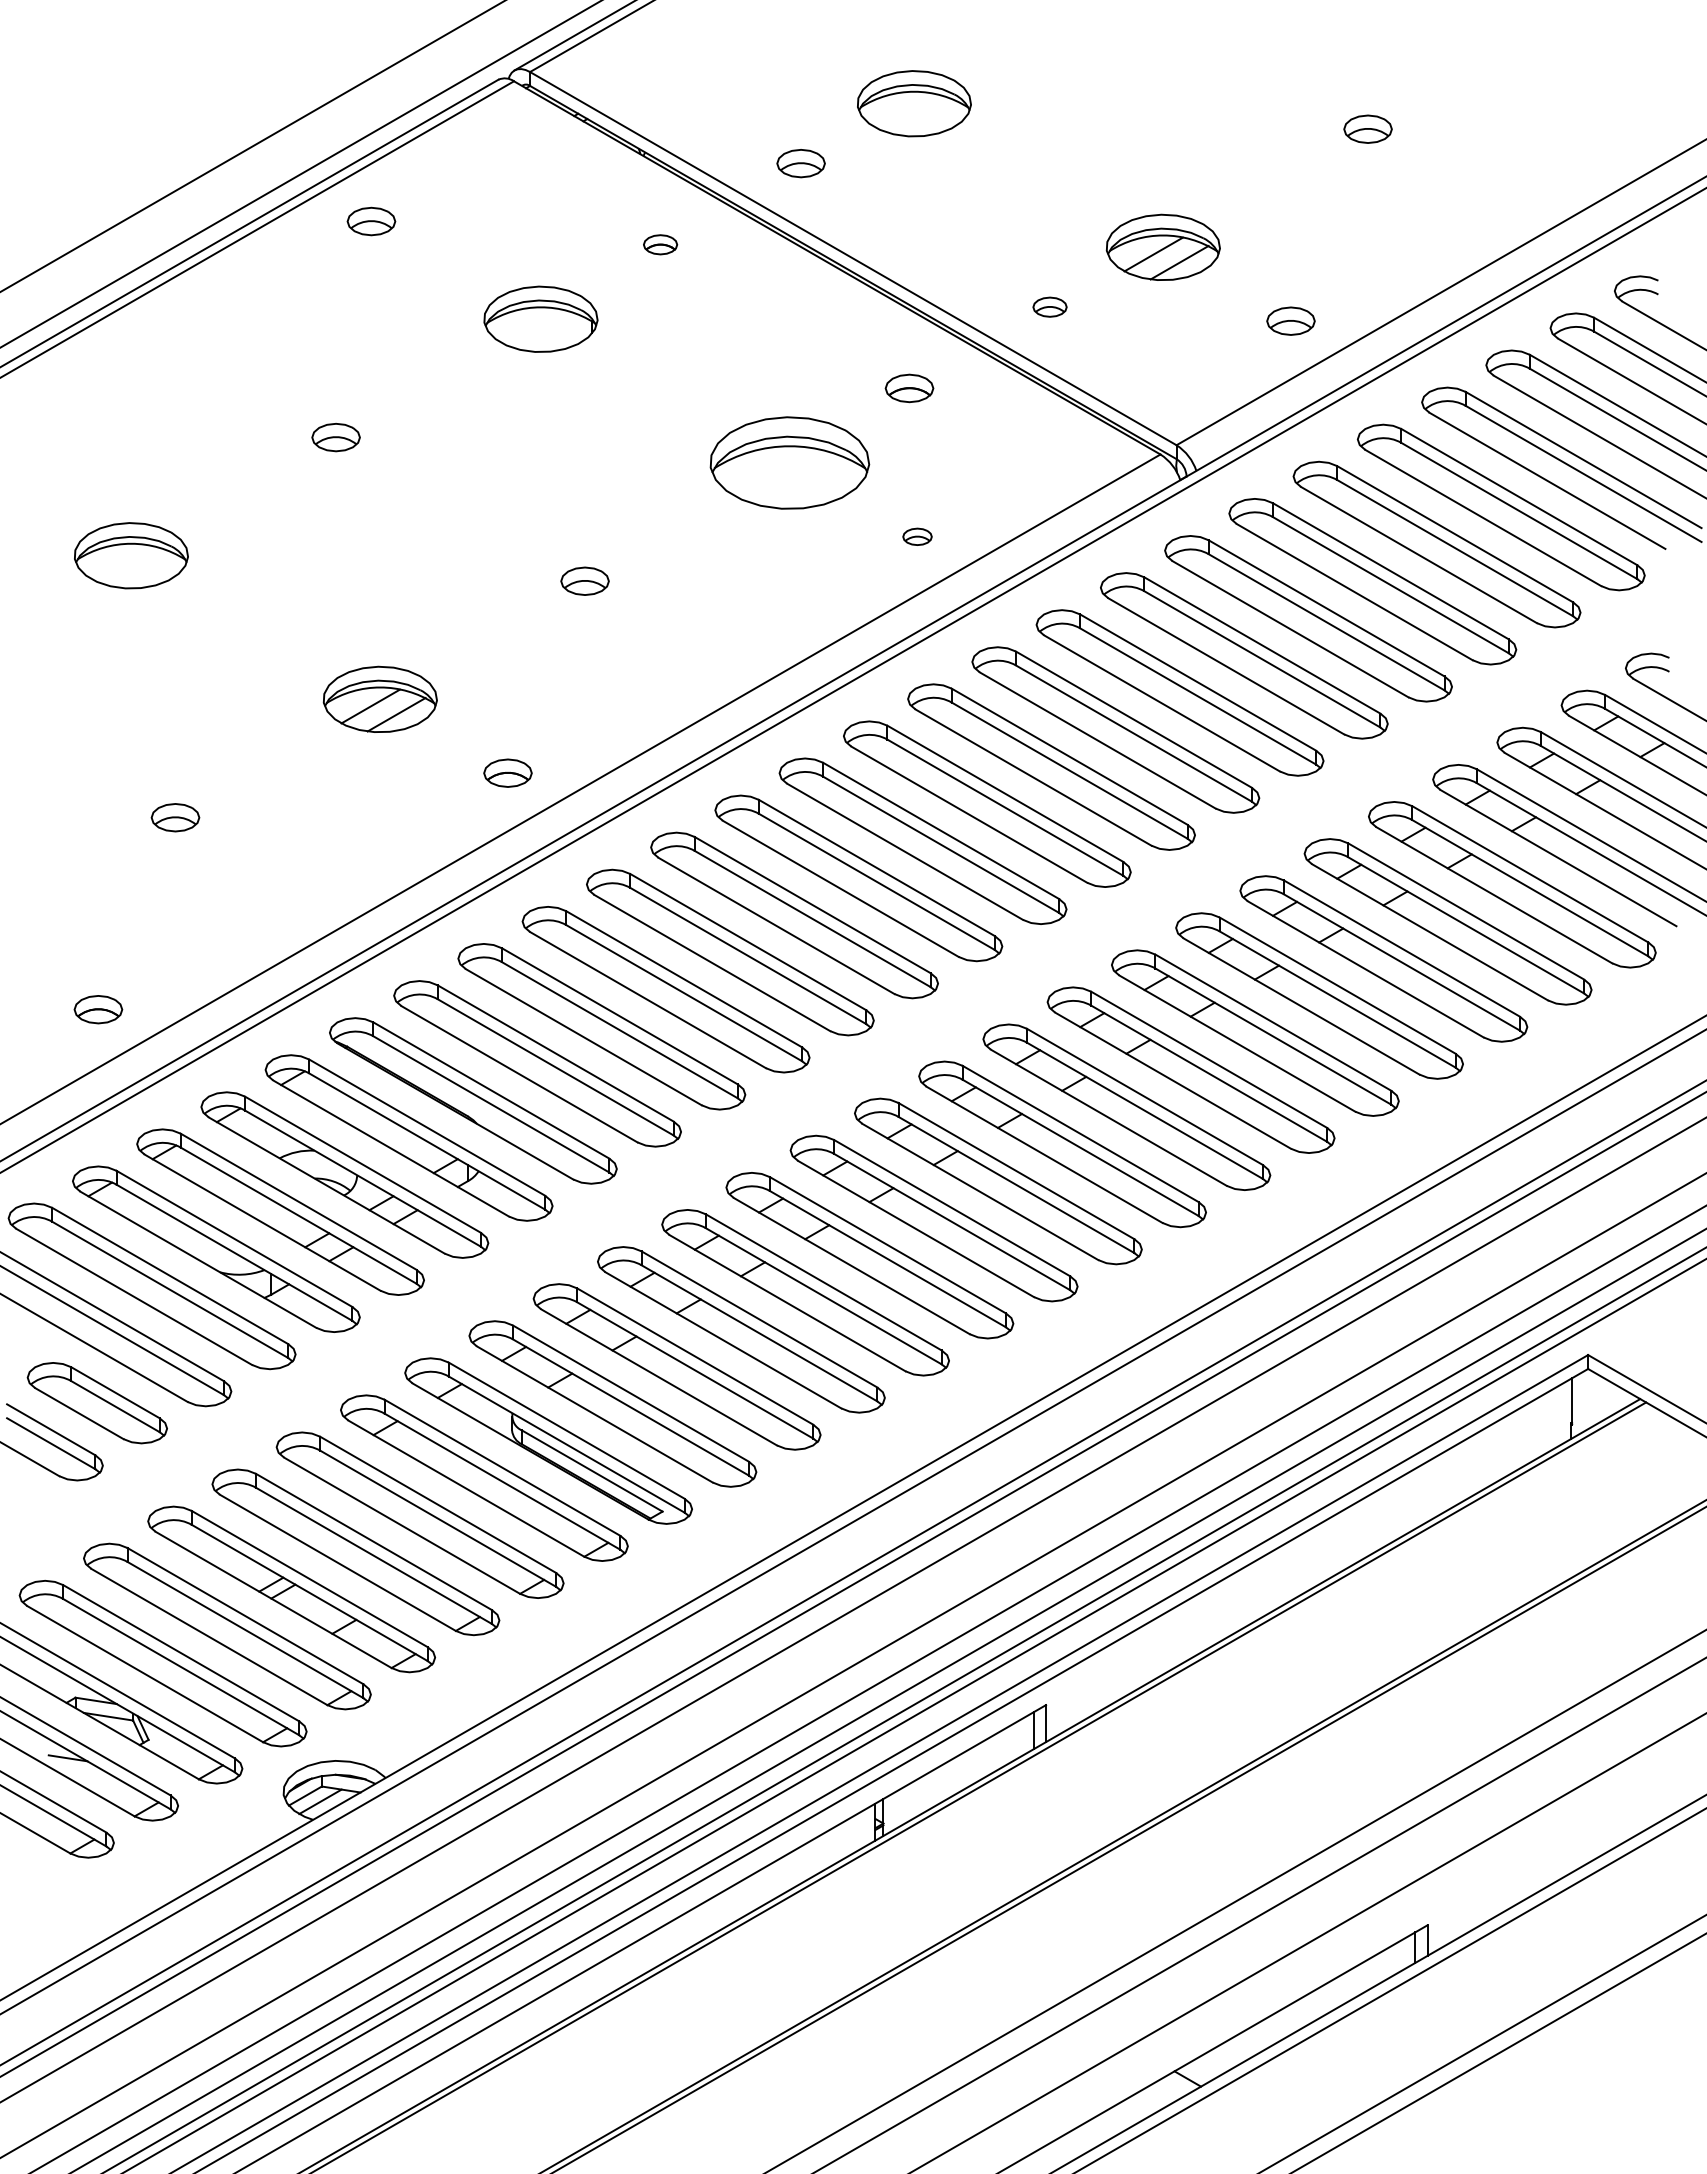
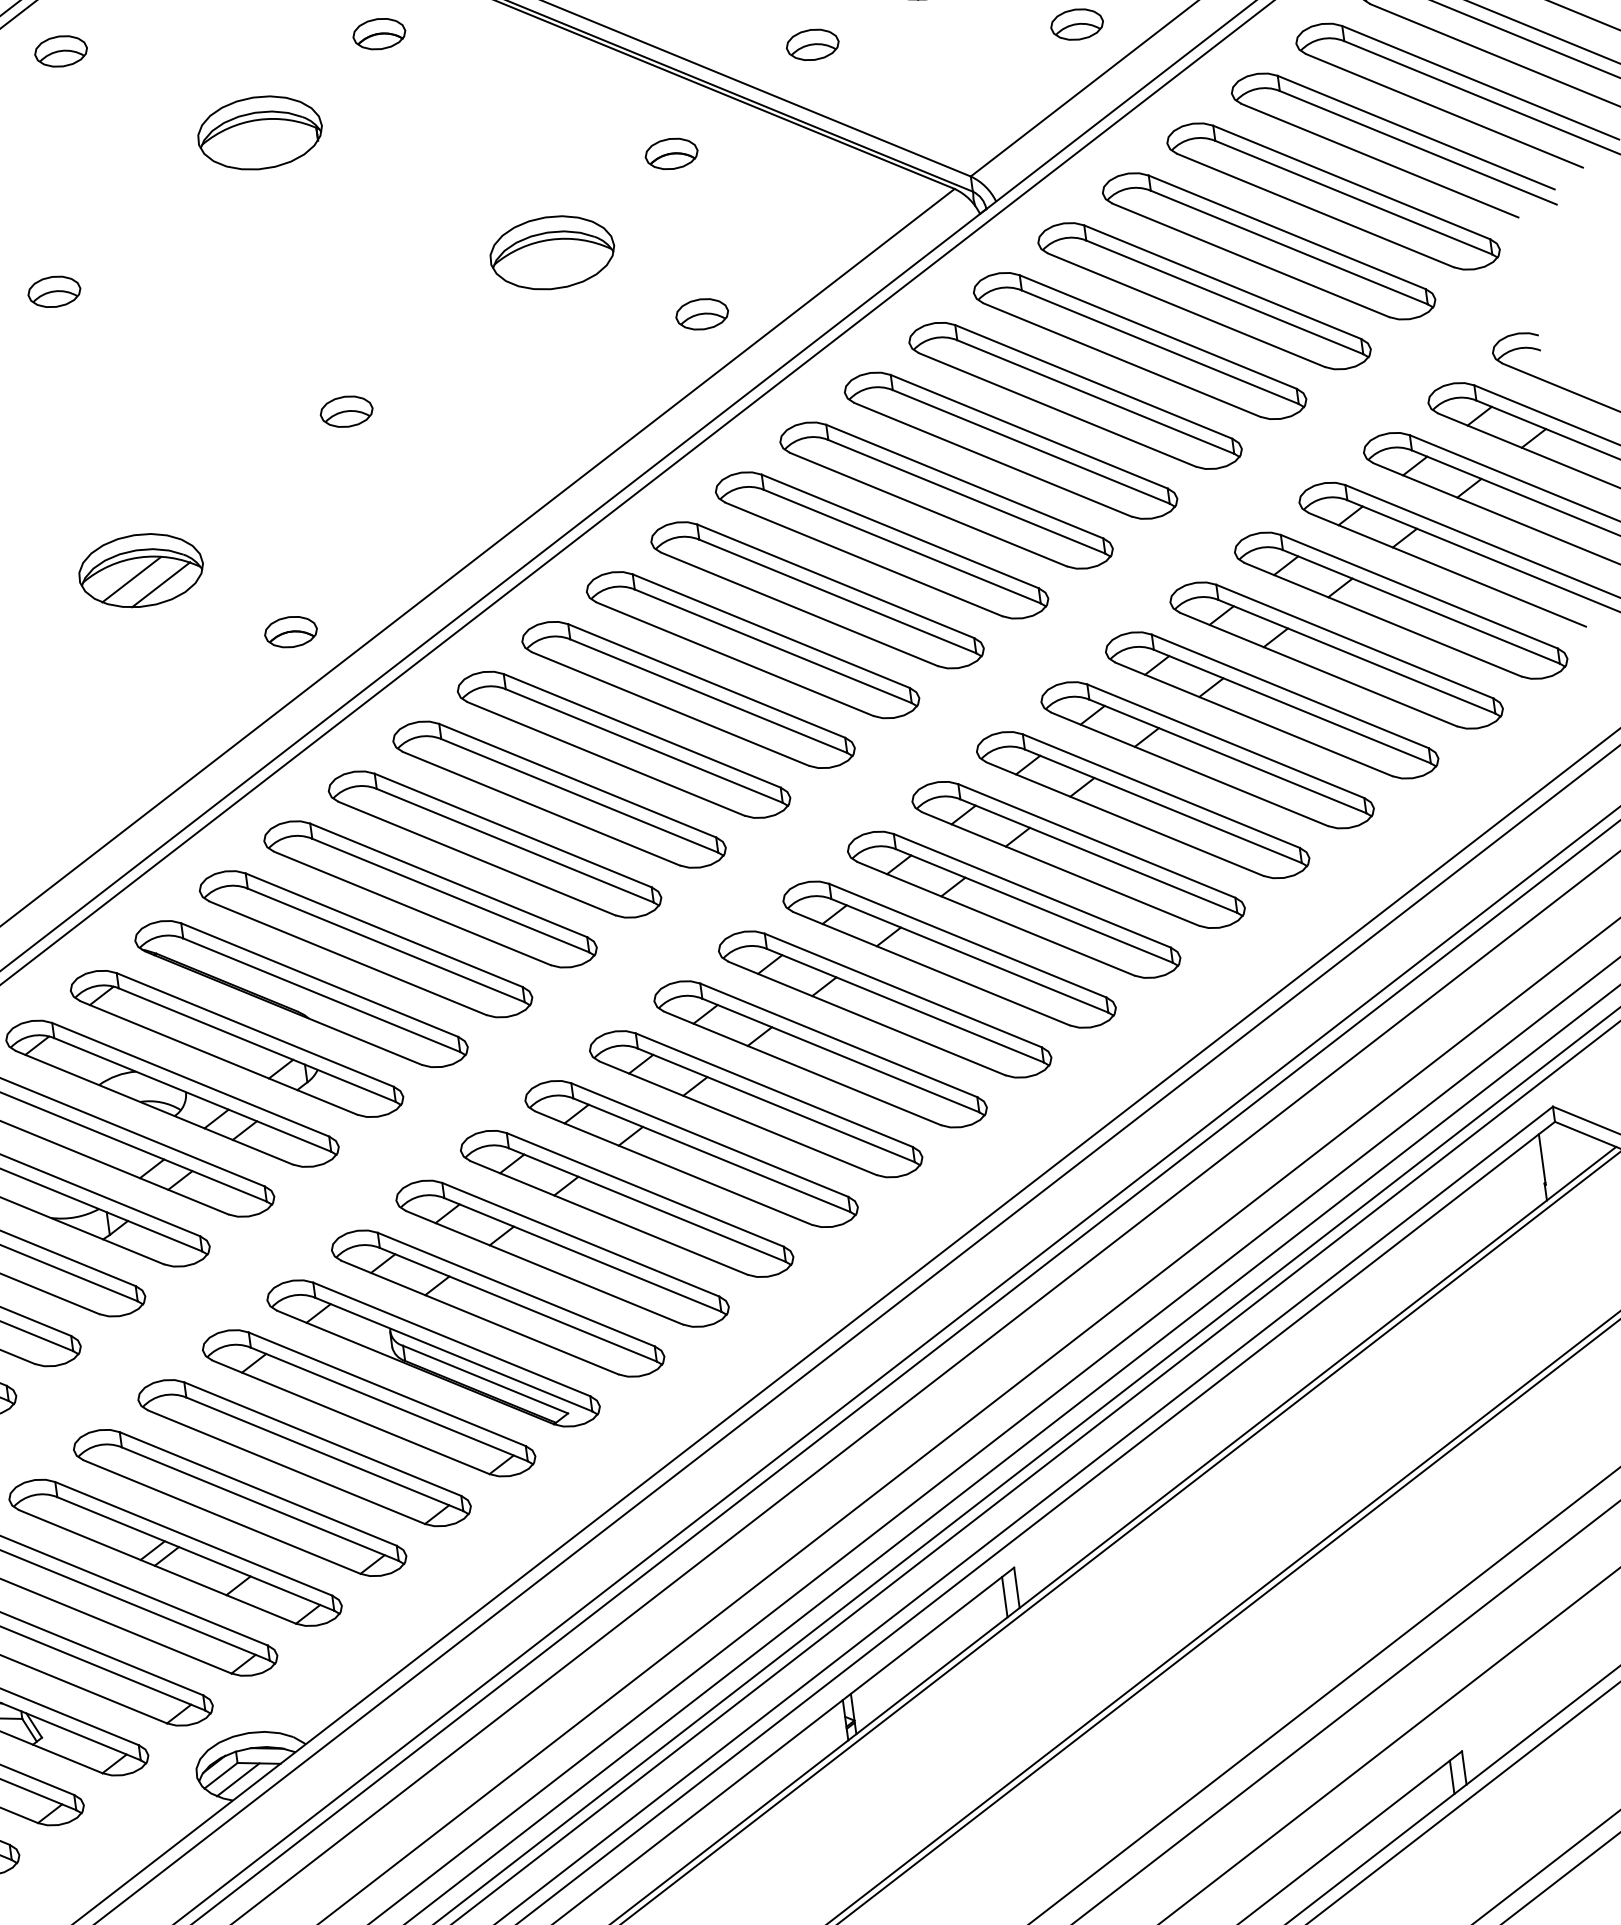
part: (660, 244) -> (379, 33), size x1.43
part: (1049, 306) -> (812, 44), size x1.43
part: (789, 462) -> (551, 252), size x0.71
part: (917, 536) -> (702, 314), size x1.67

